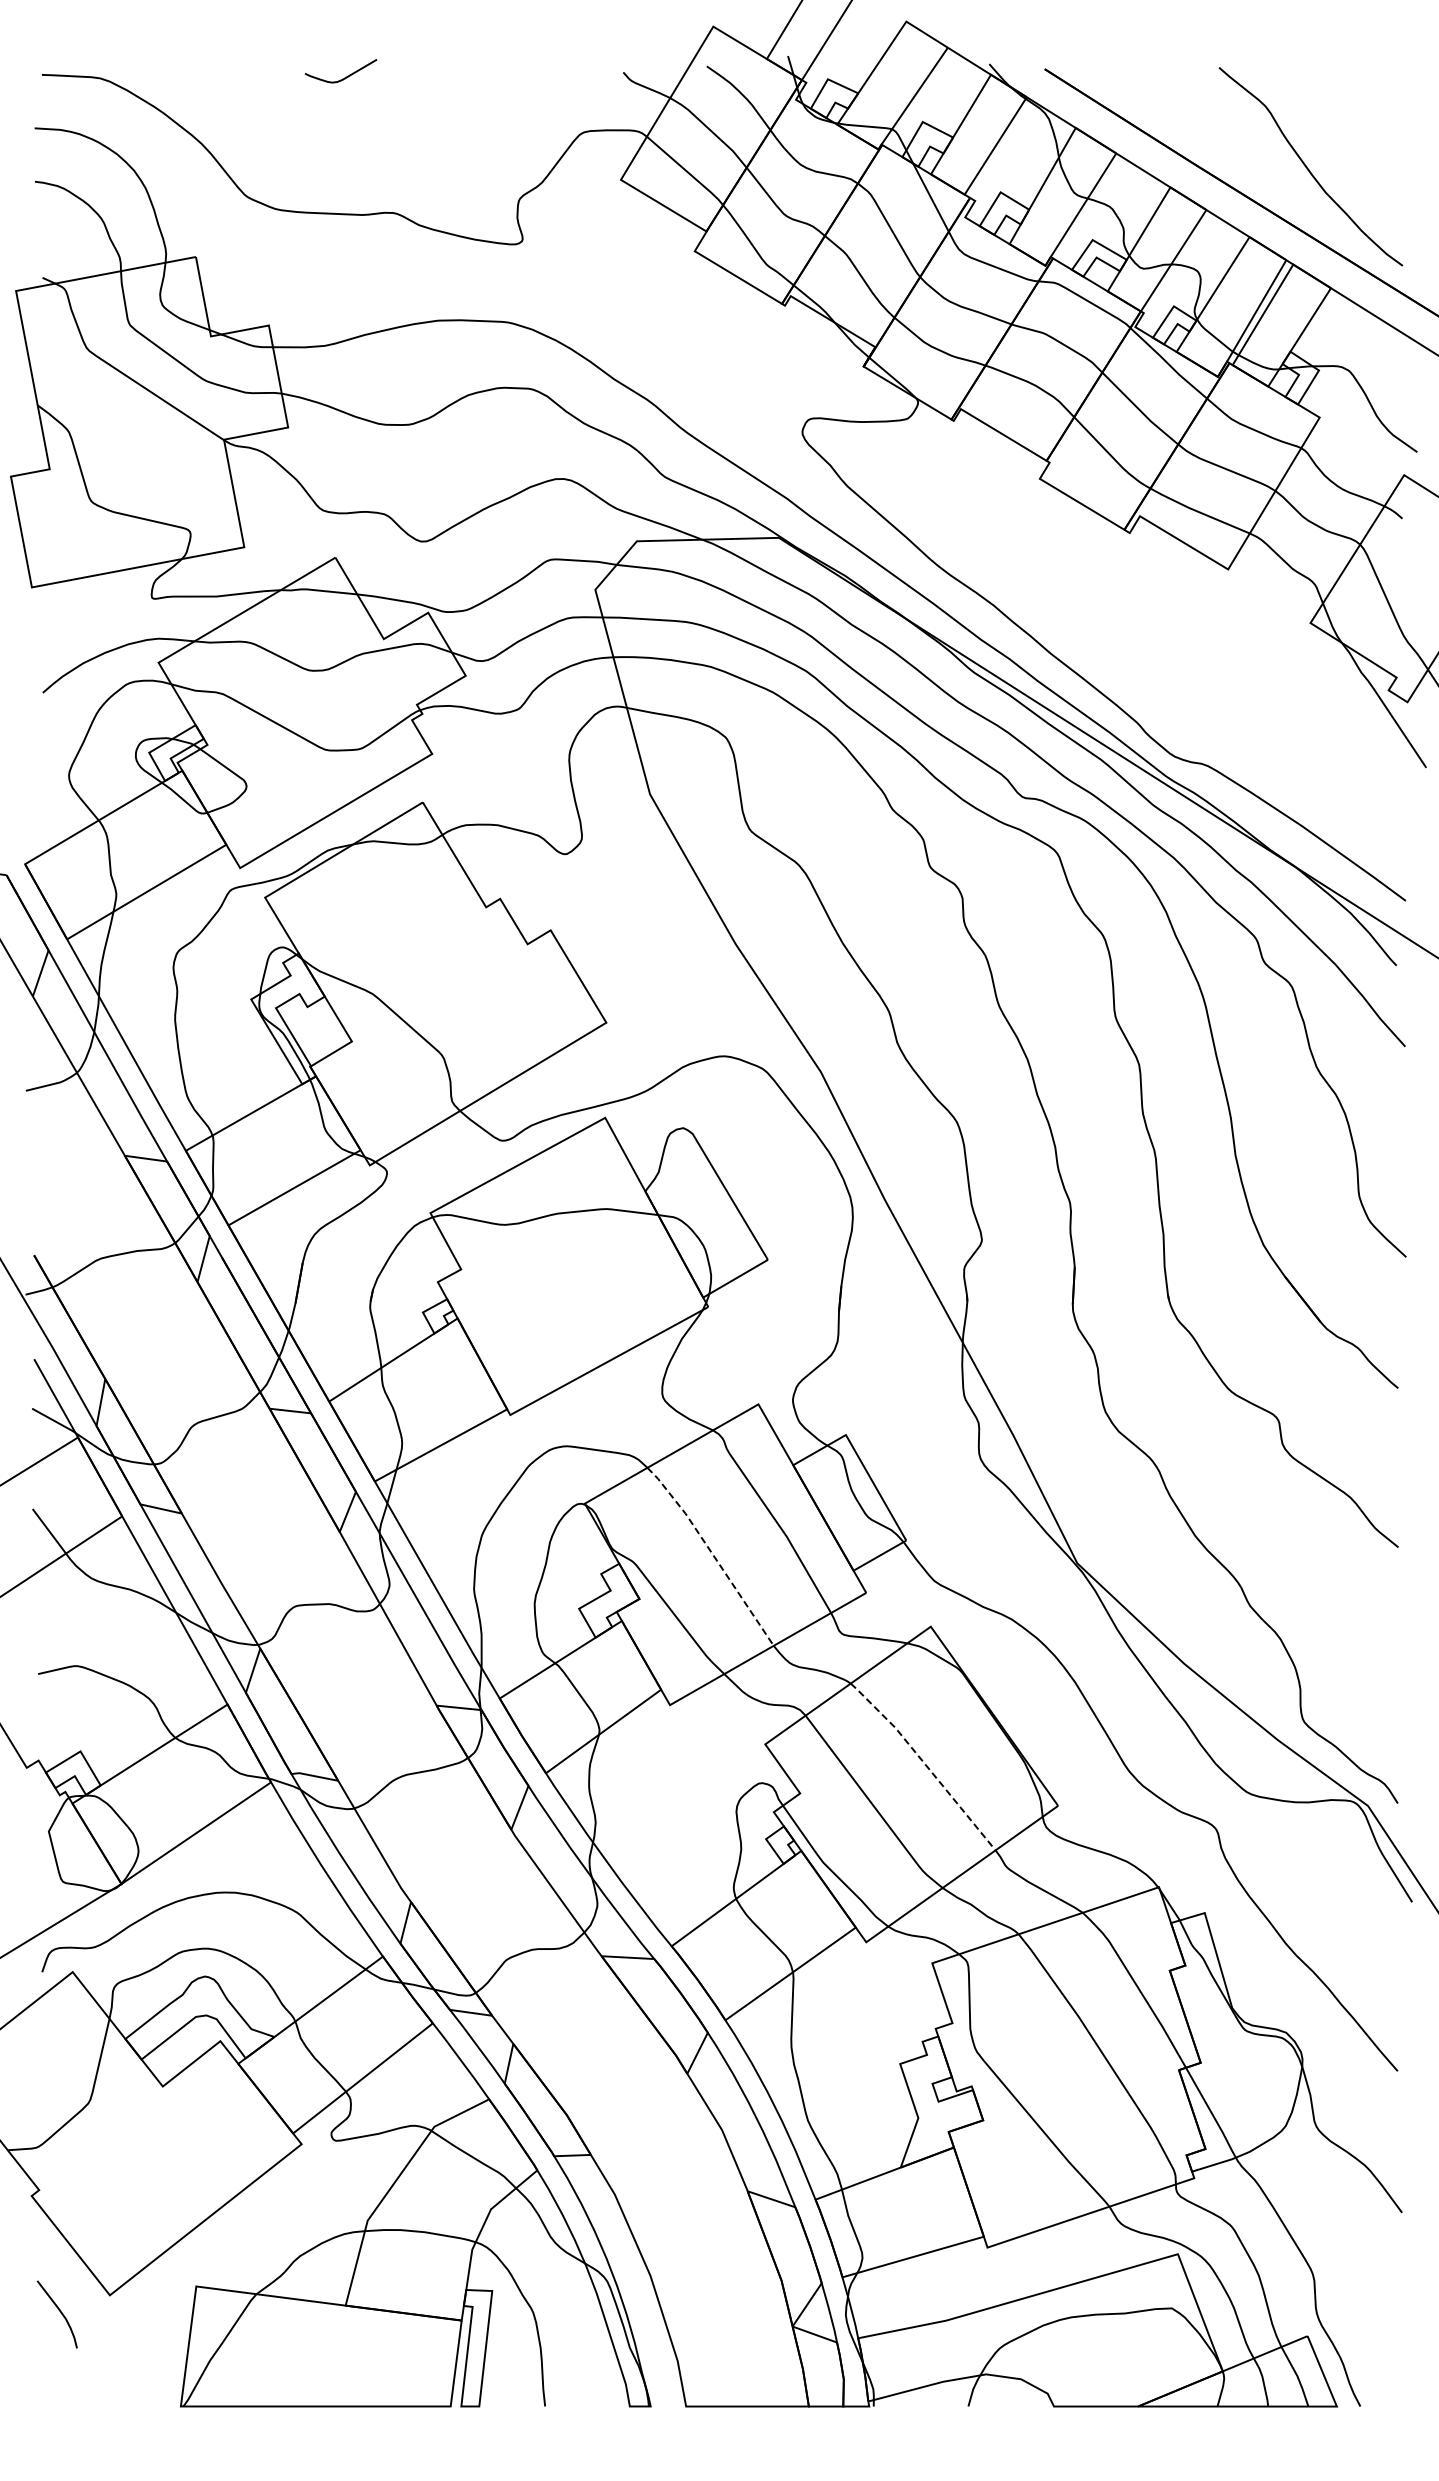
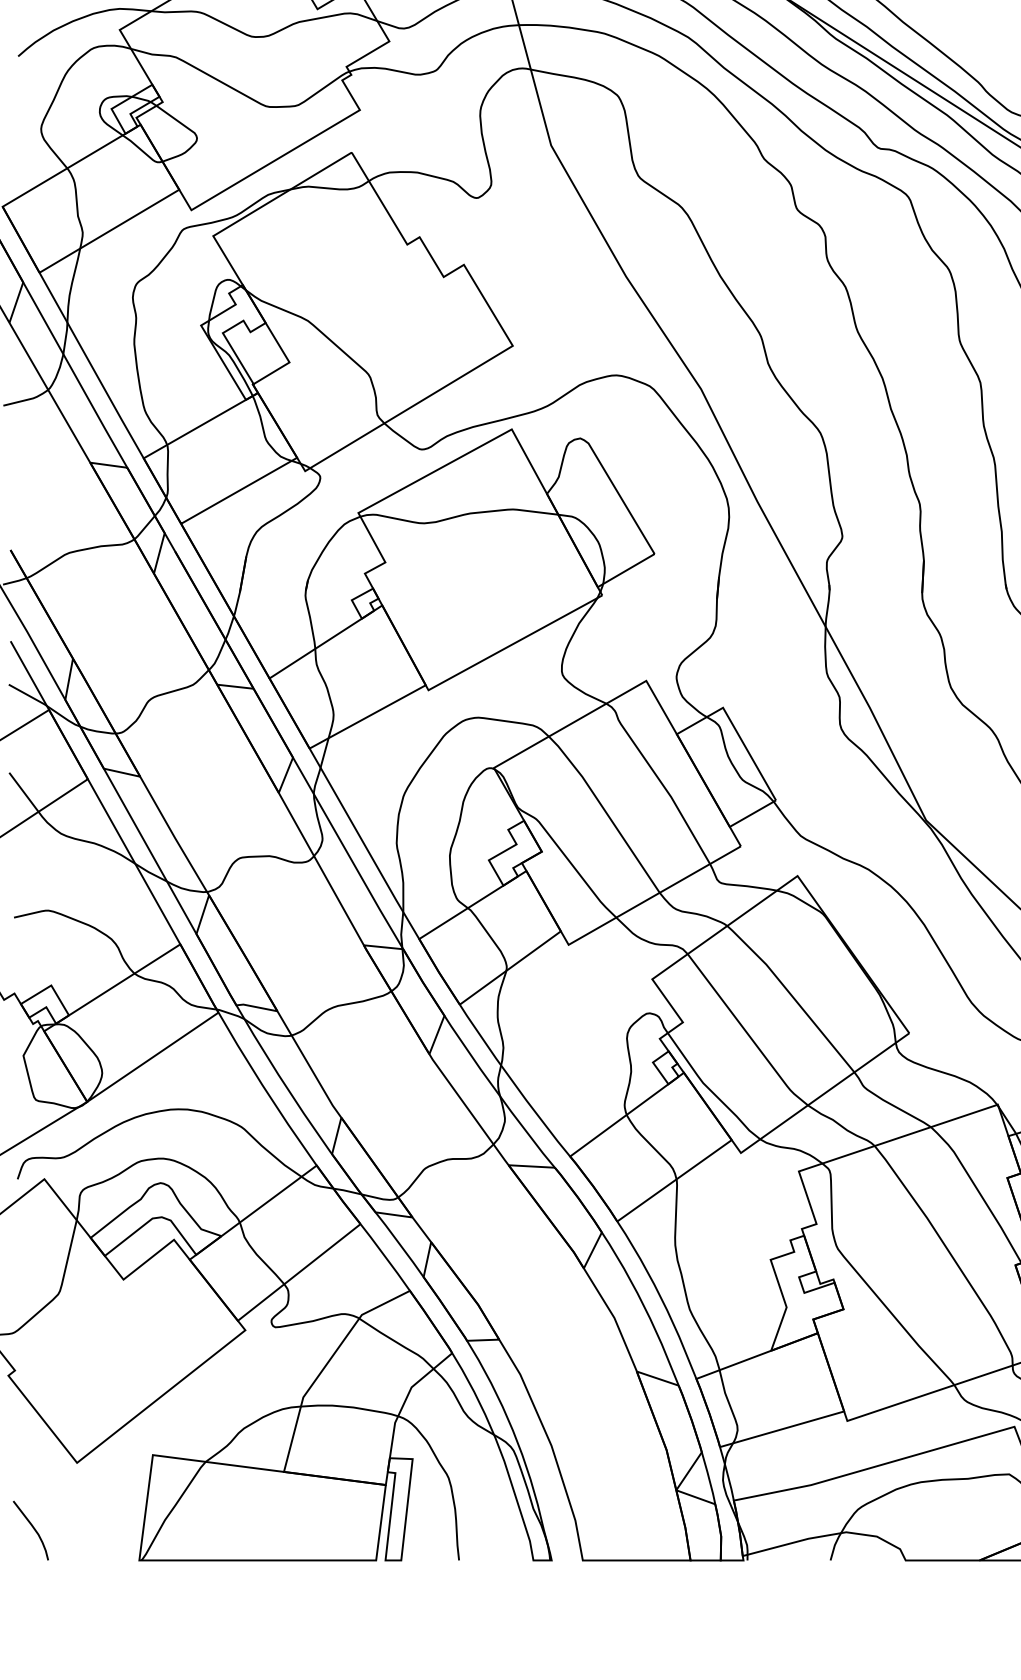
line: (712, 1553) -> (605, 811), dashed -> solid
line: (924, 1763) -> (792, 996), dashed -> solid
curve: (60, 2313) -> (33, 1529), moved

